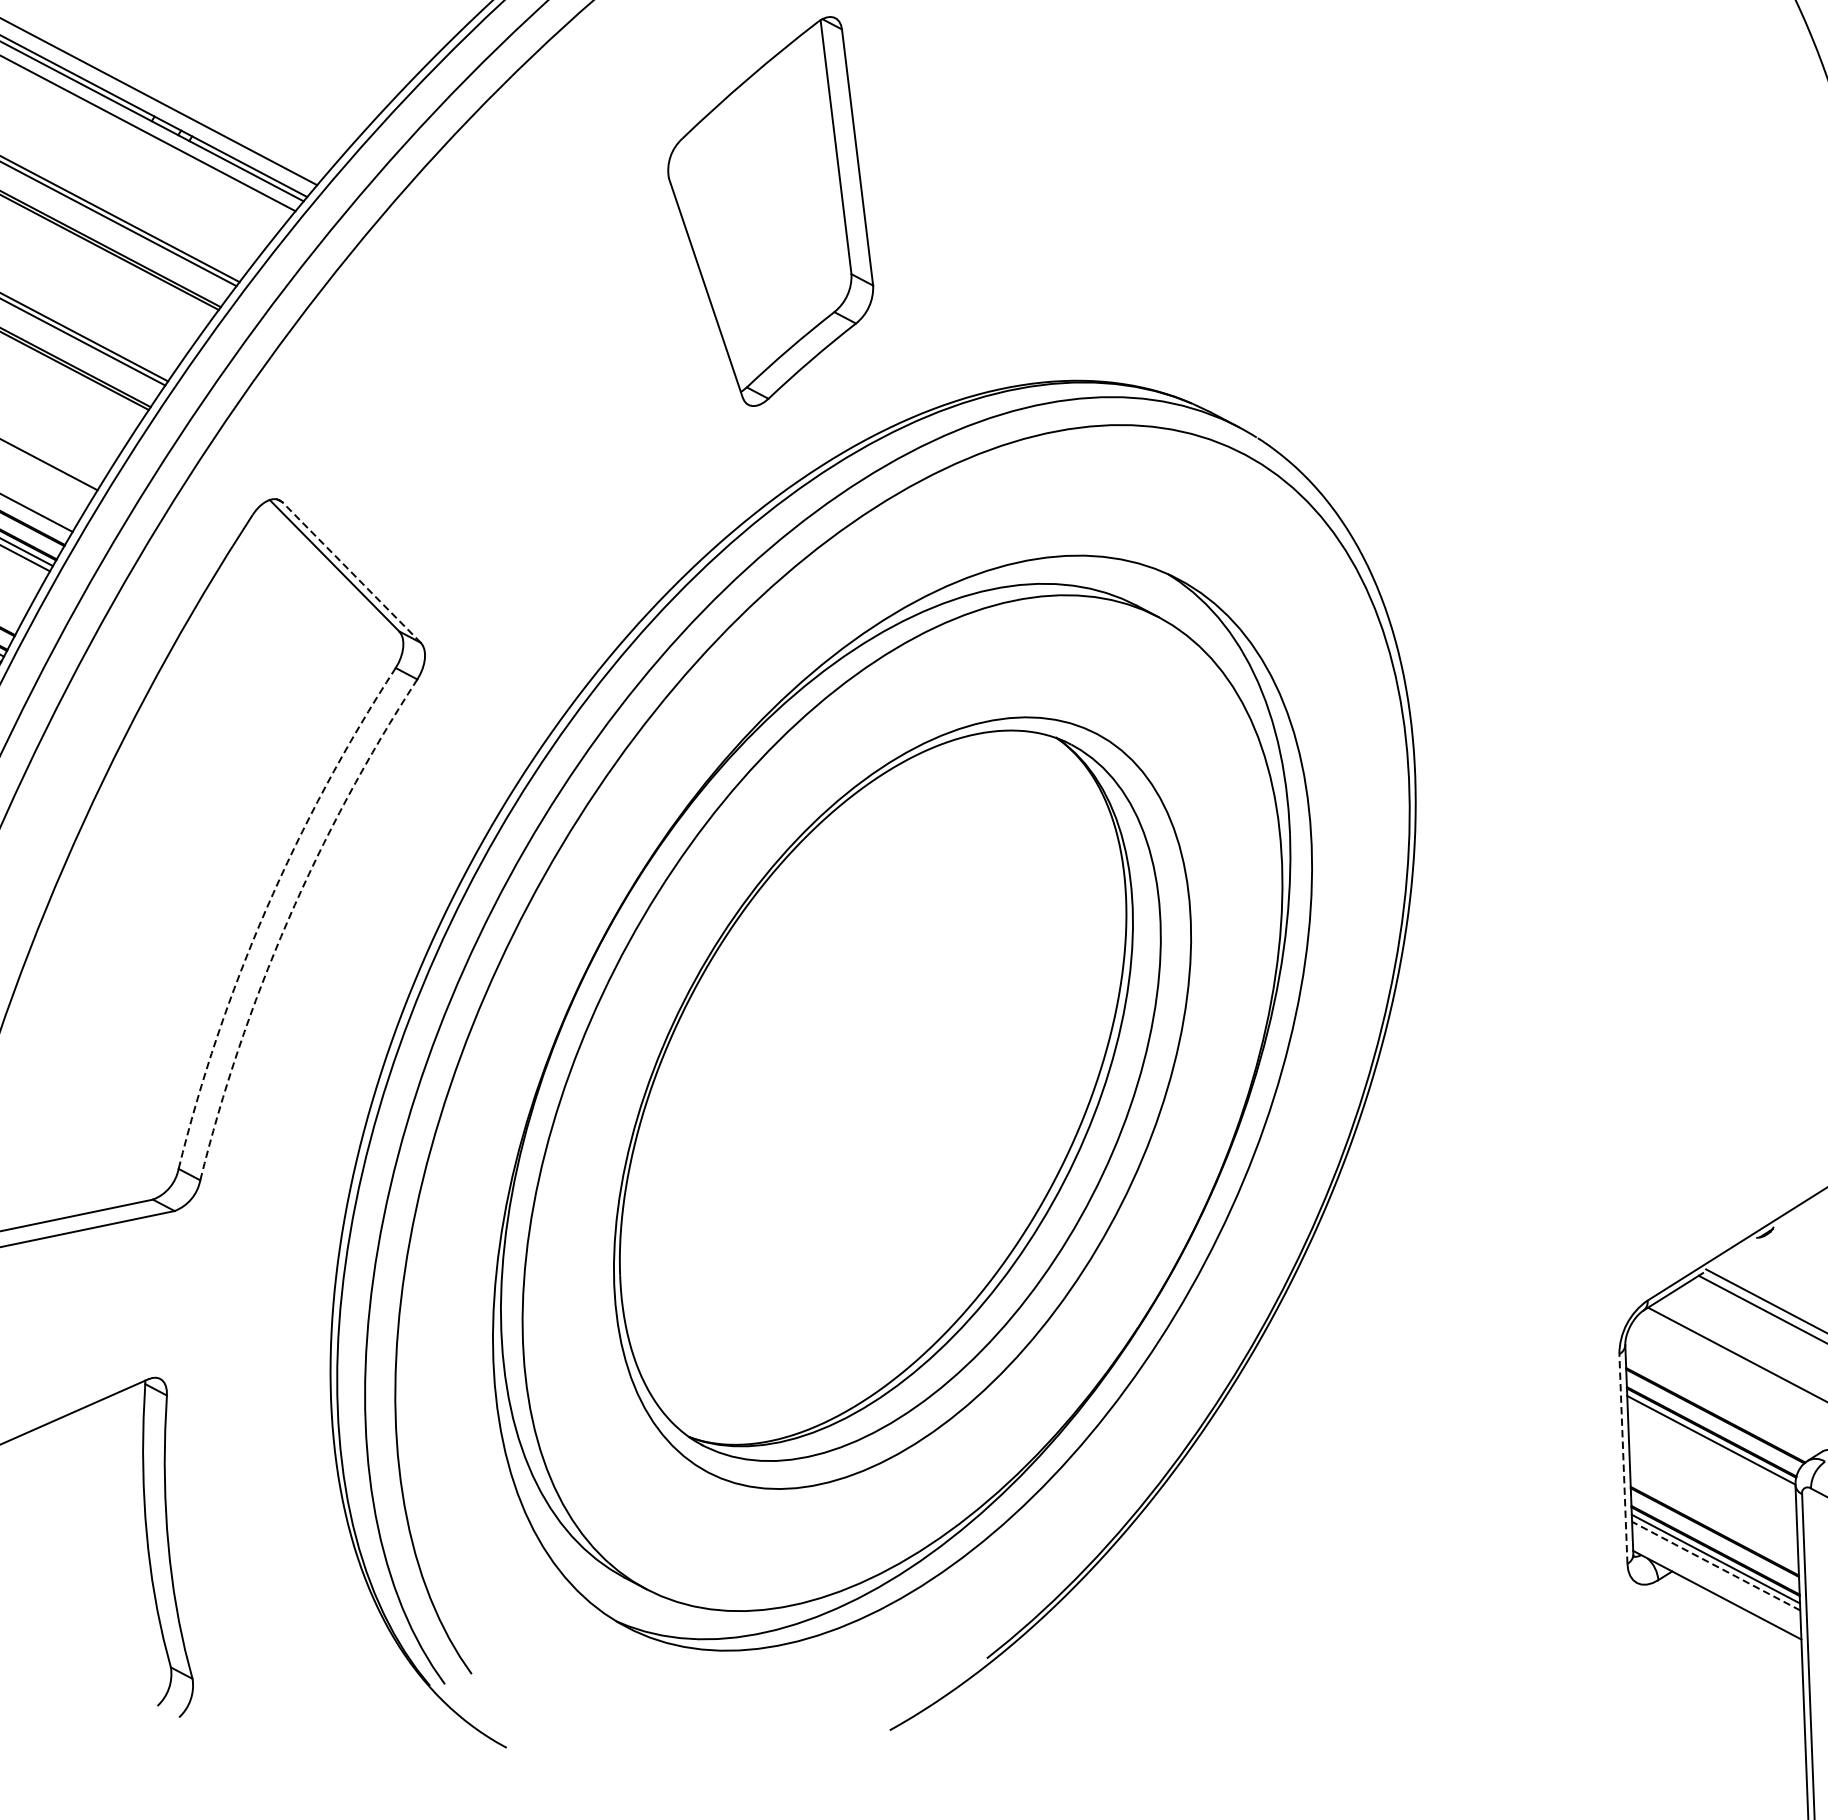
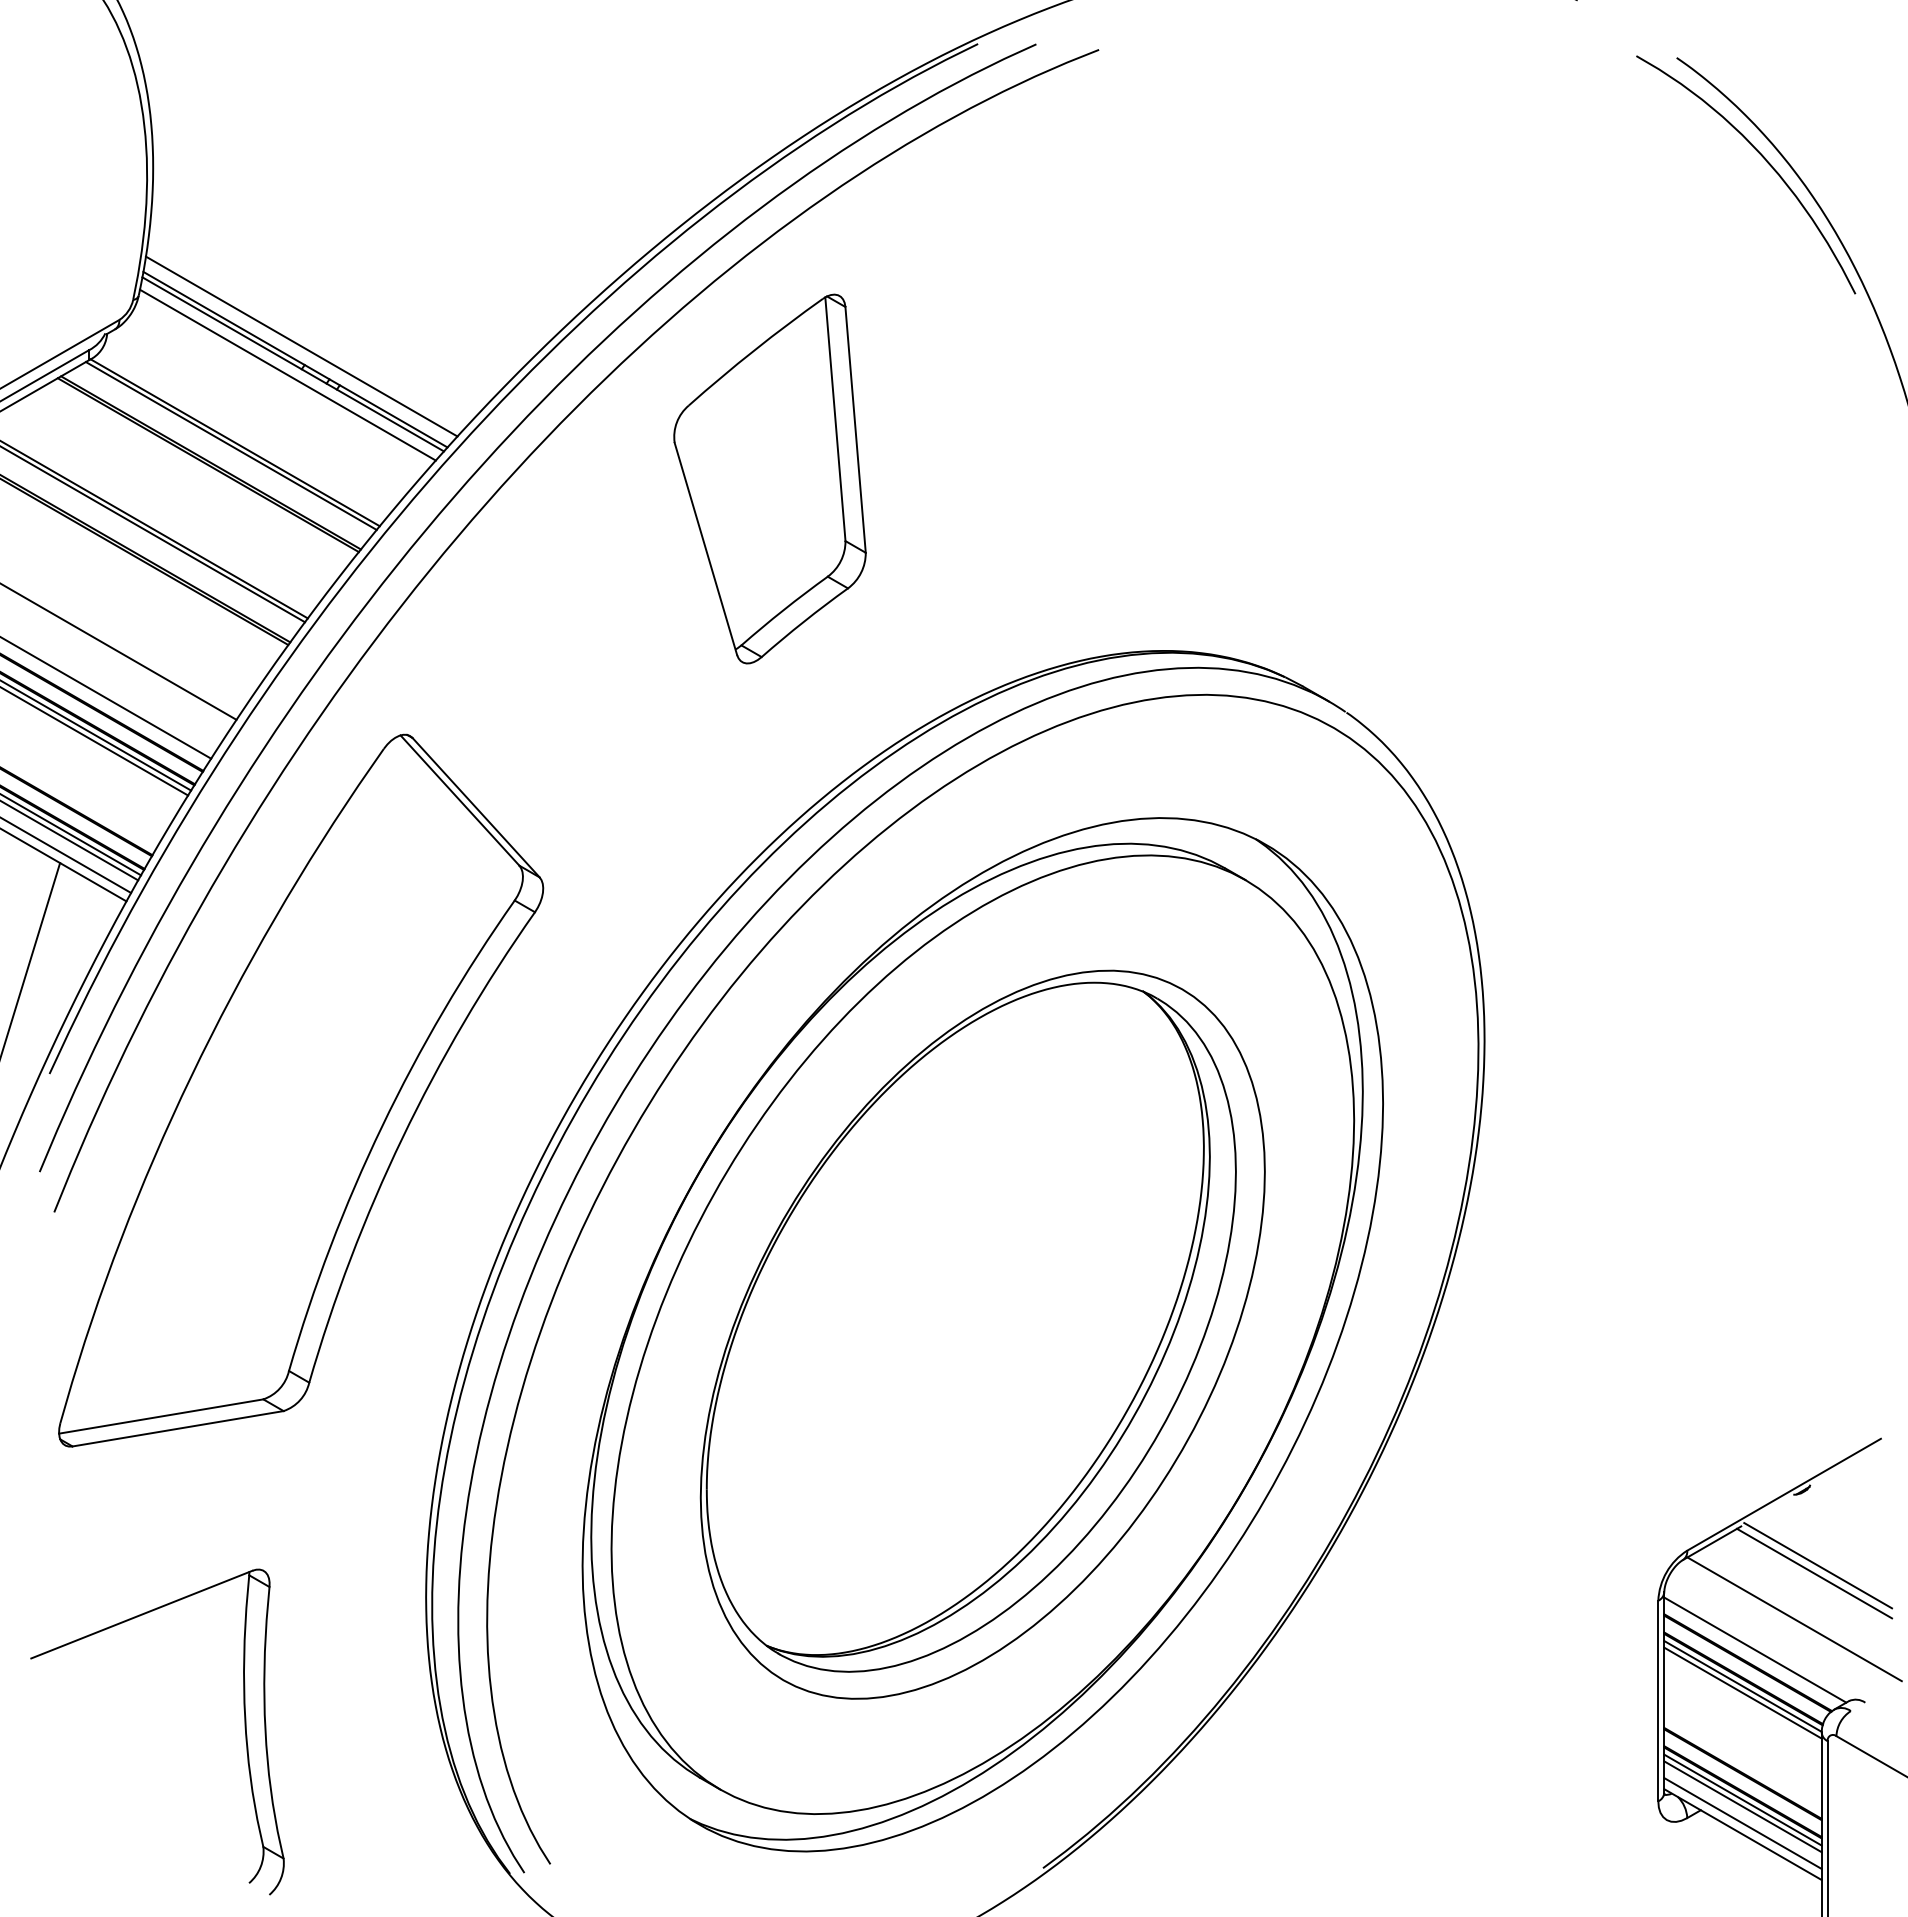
part: (769, 211) -> (769, 478), moved
line: (350, 572) -> (475, 807), dashed -> solid
arc: (266, 909) -> (382, 1126), dashed -> solid
arc: (287, 921) -> (402, 1138), dashed -> solid
line: (1722, 1401) -> (1755, 1649), added
line: (1711, 1446) -> (1742, 1692), added
line: (1623, 1458) -> (1658, 1700), dashed -> solid
line: (1716, 1565) -> (1743, 1806), dashed -> solid
line: (1716, 1583) -> (1742, 1823), added

